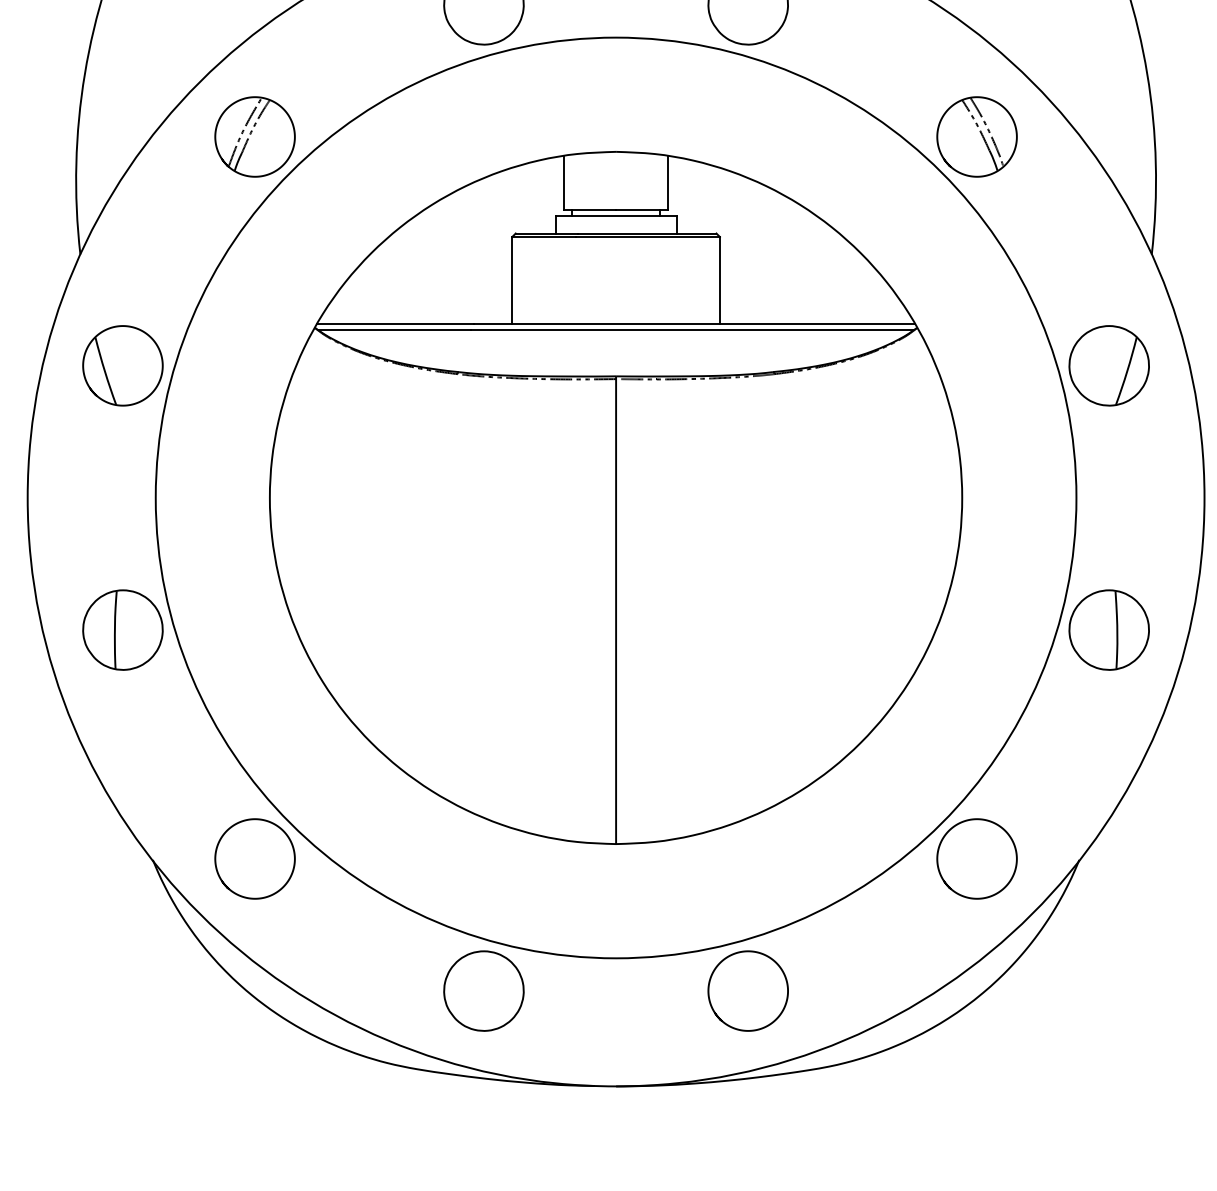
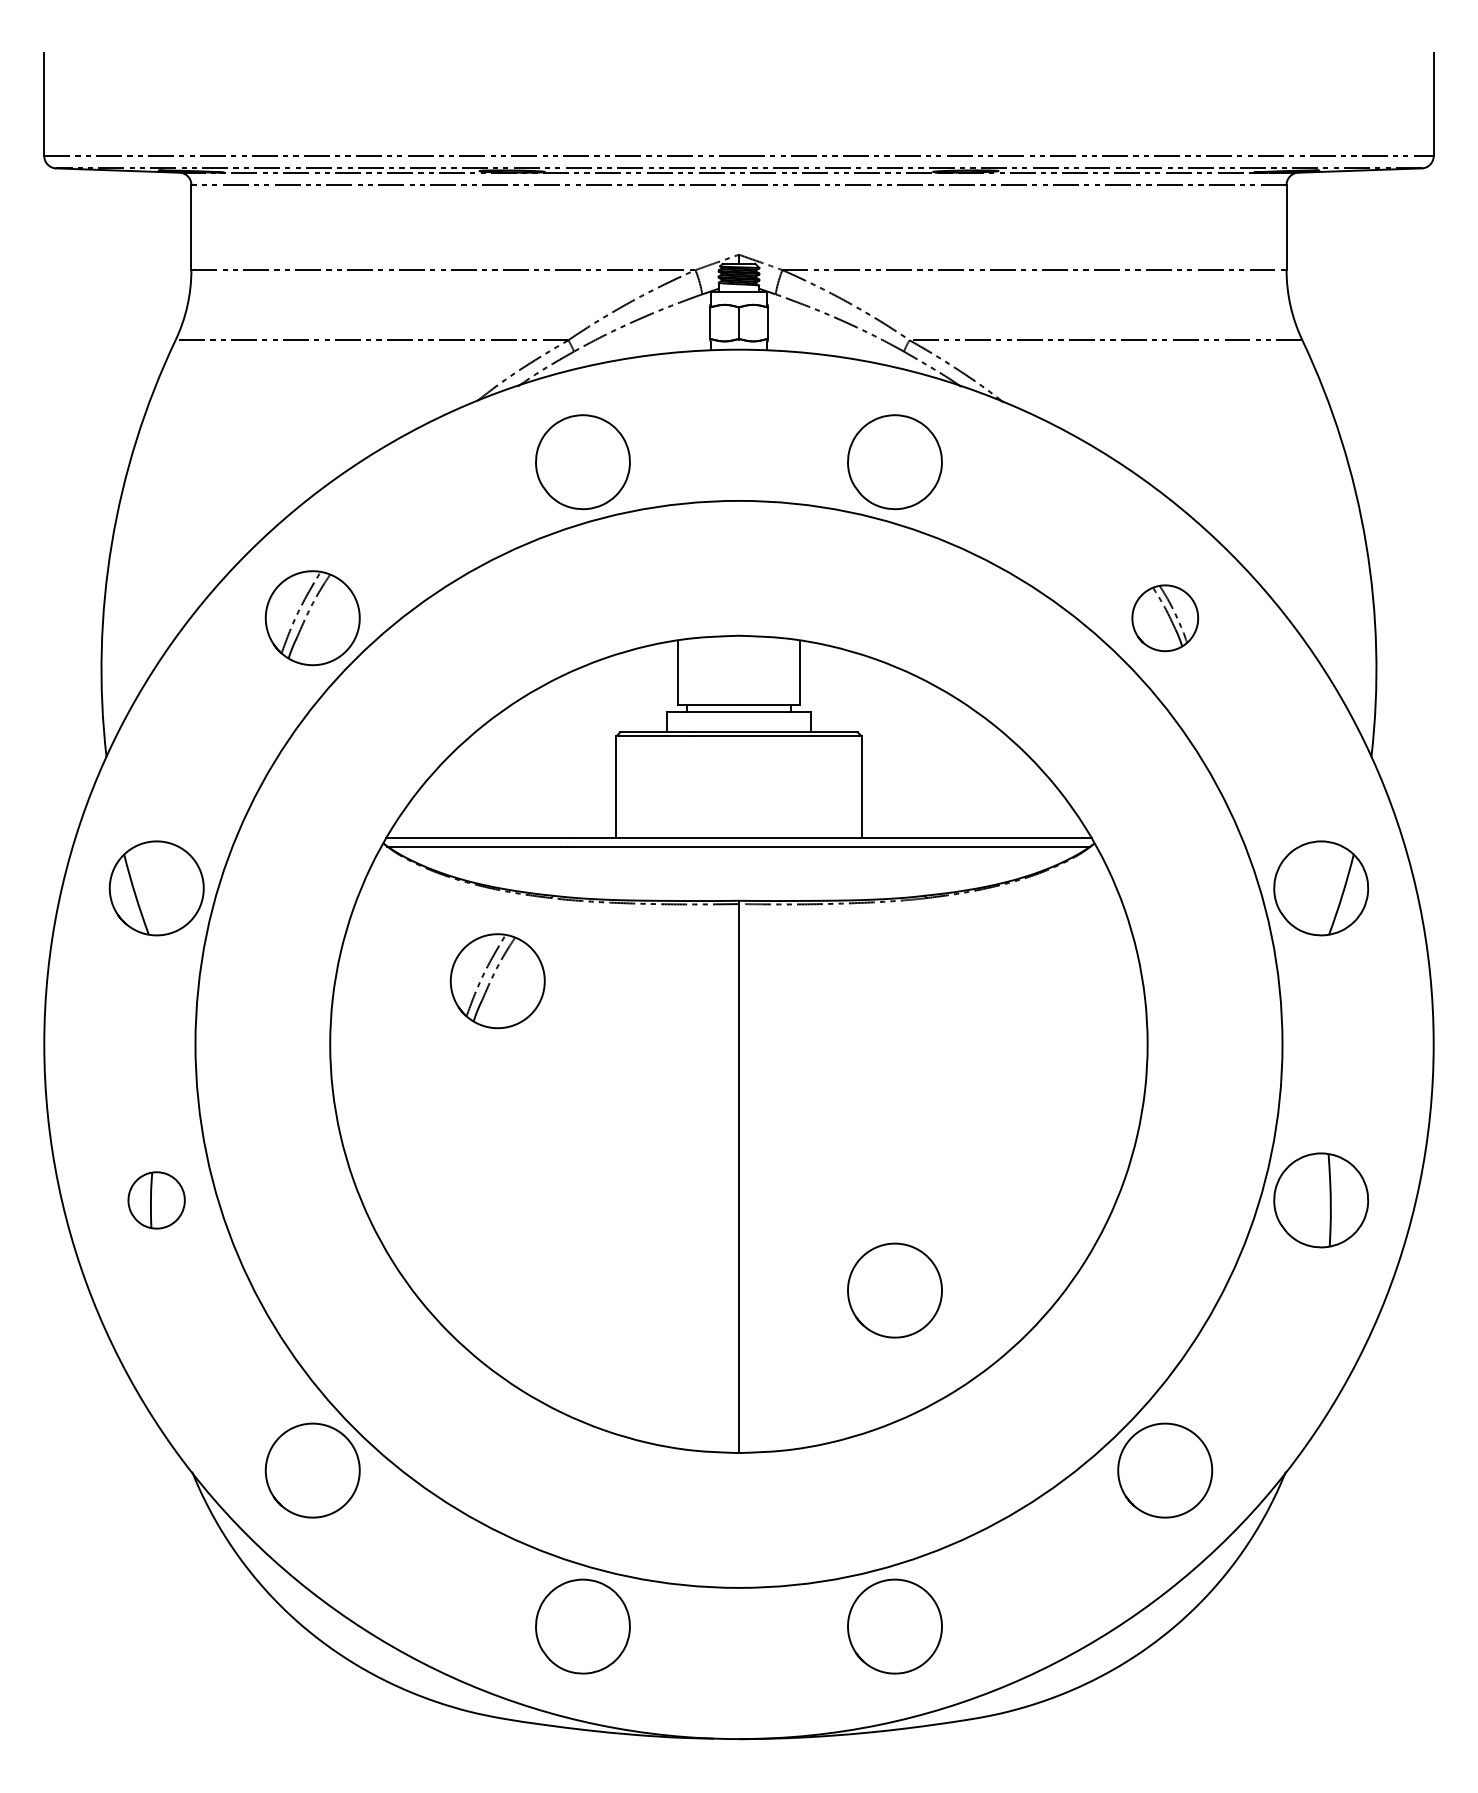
part: (977, 137) -> (1165, 618), size x0.7
part: (411, 444) -> (497, 981), added
part: (122, 630) -> (156, 1200), size x0.6
curve: (713, 688) -> (854, 1269), added

